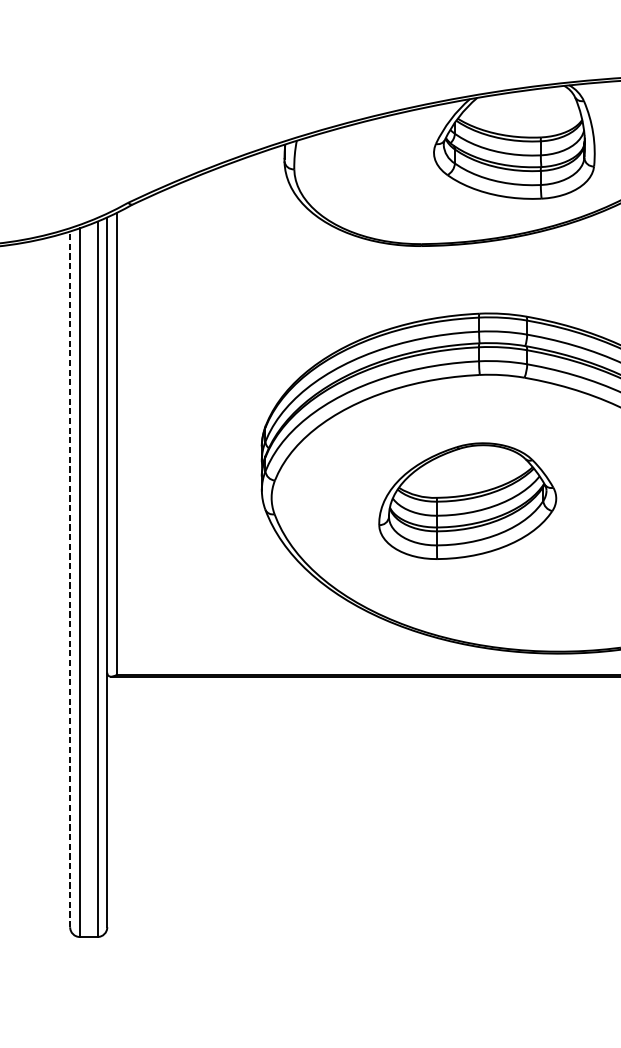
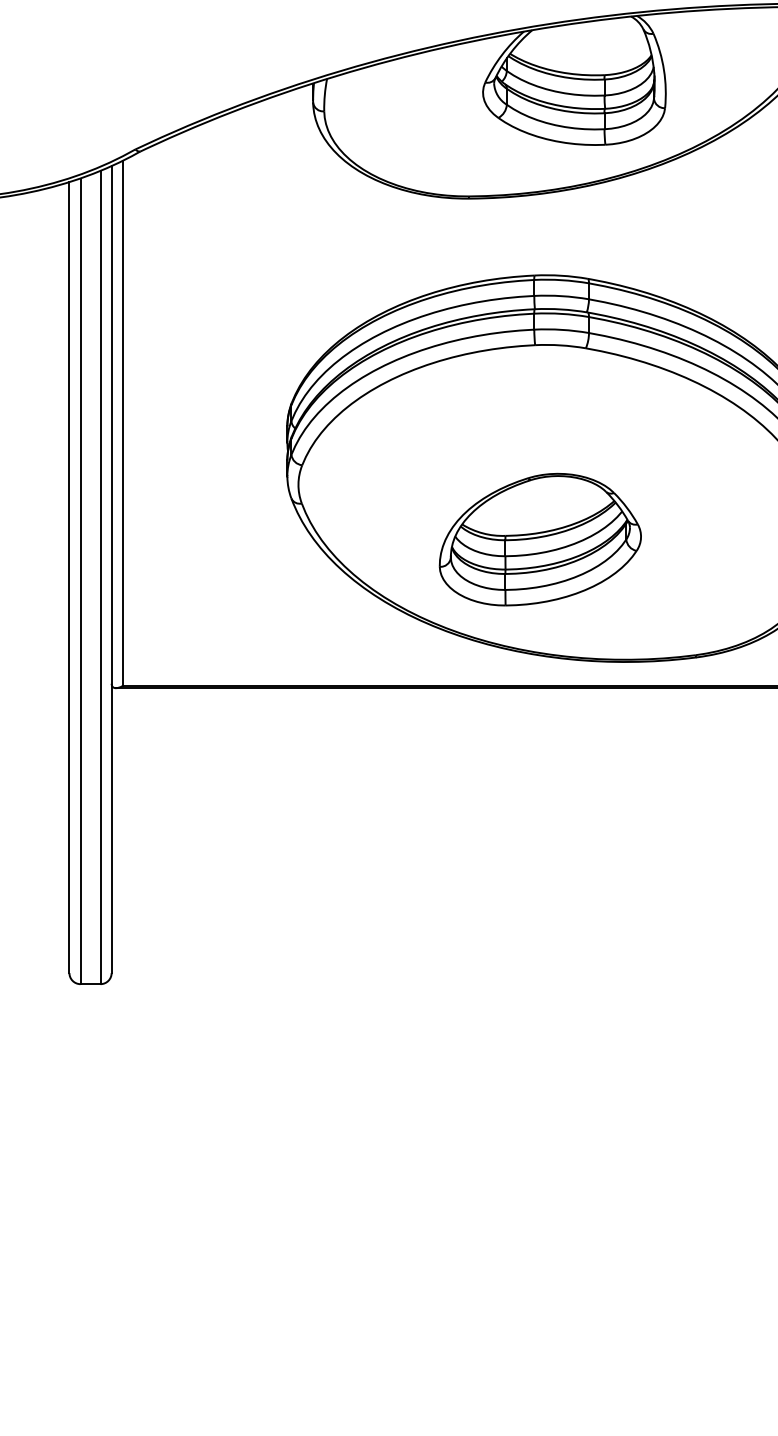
part: (466, 501) -> (539, 539), moved
line: (70, 579) -> (69, 577), dashed -> solid

